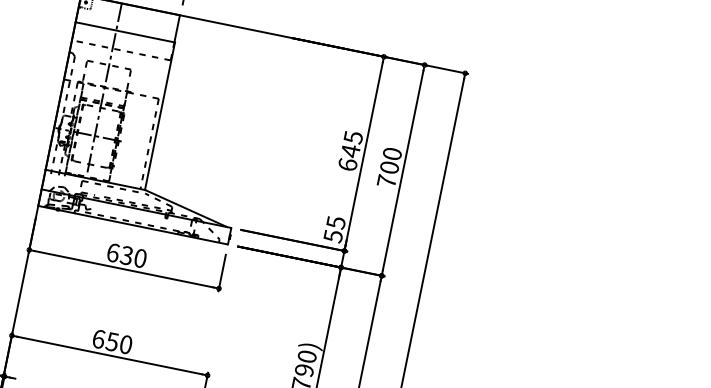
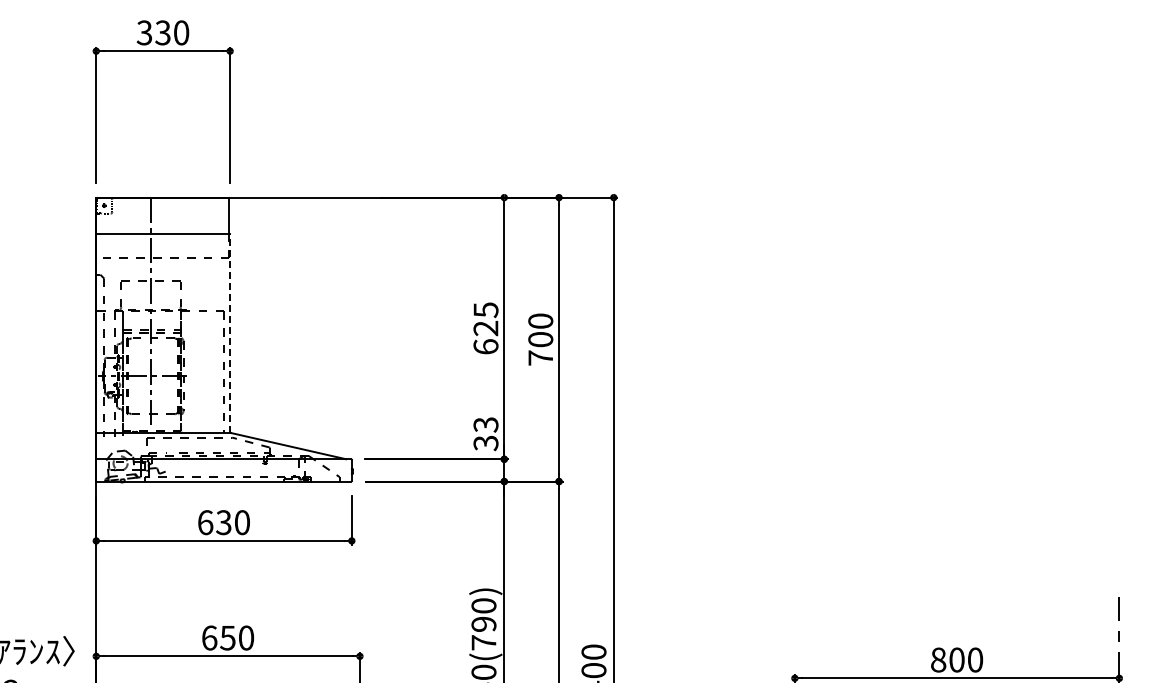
line: (160, 116) -> (230, 333), solid -> dashed
text: (350, 151) -> (485, 328), 645 -> 625
text: (334, 229) -> (485, 433), 55 -> 33

